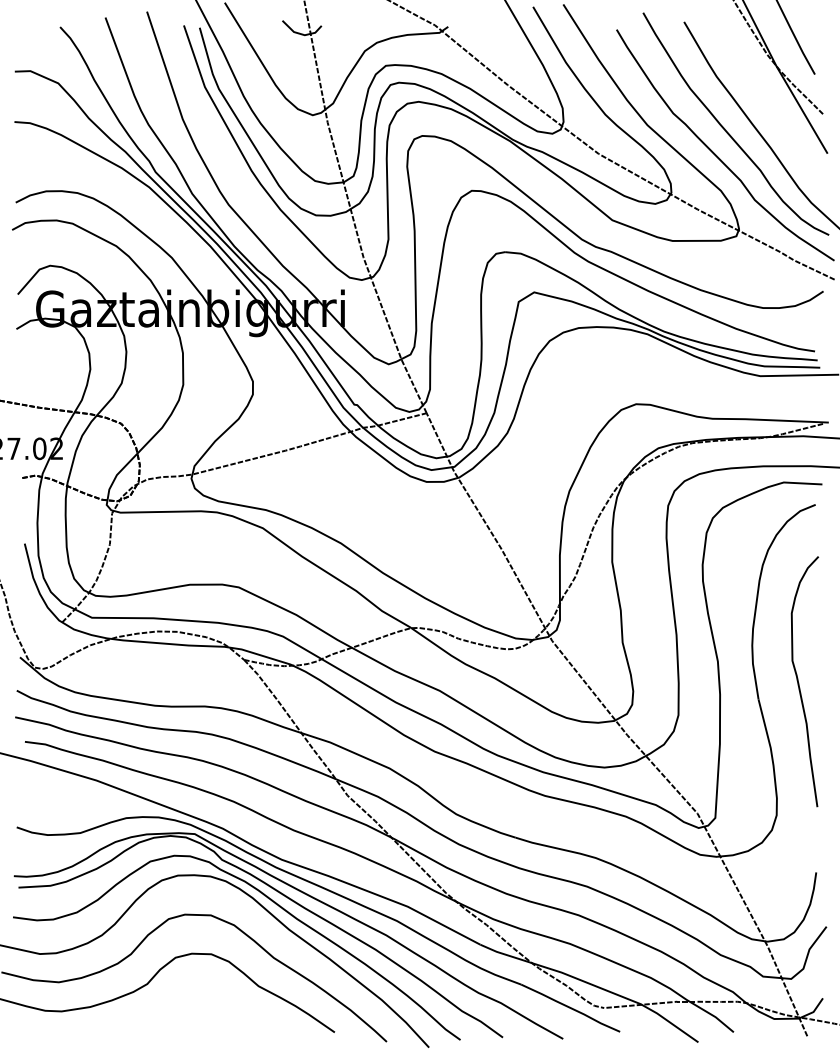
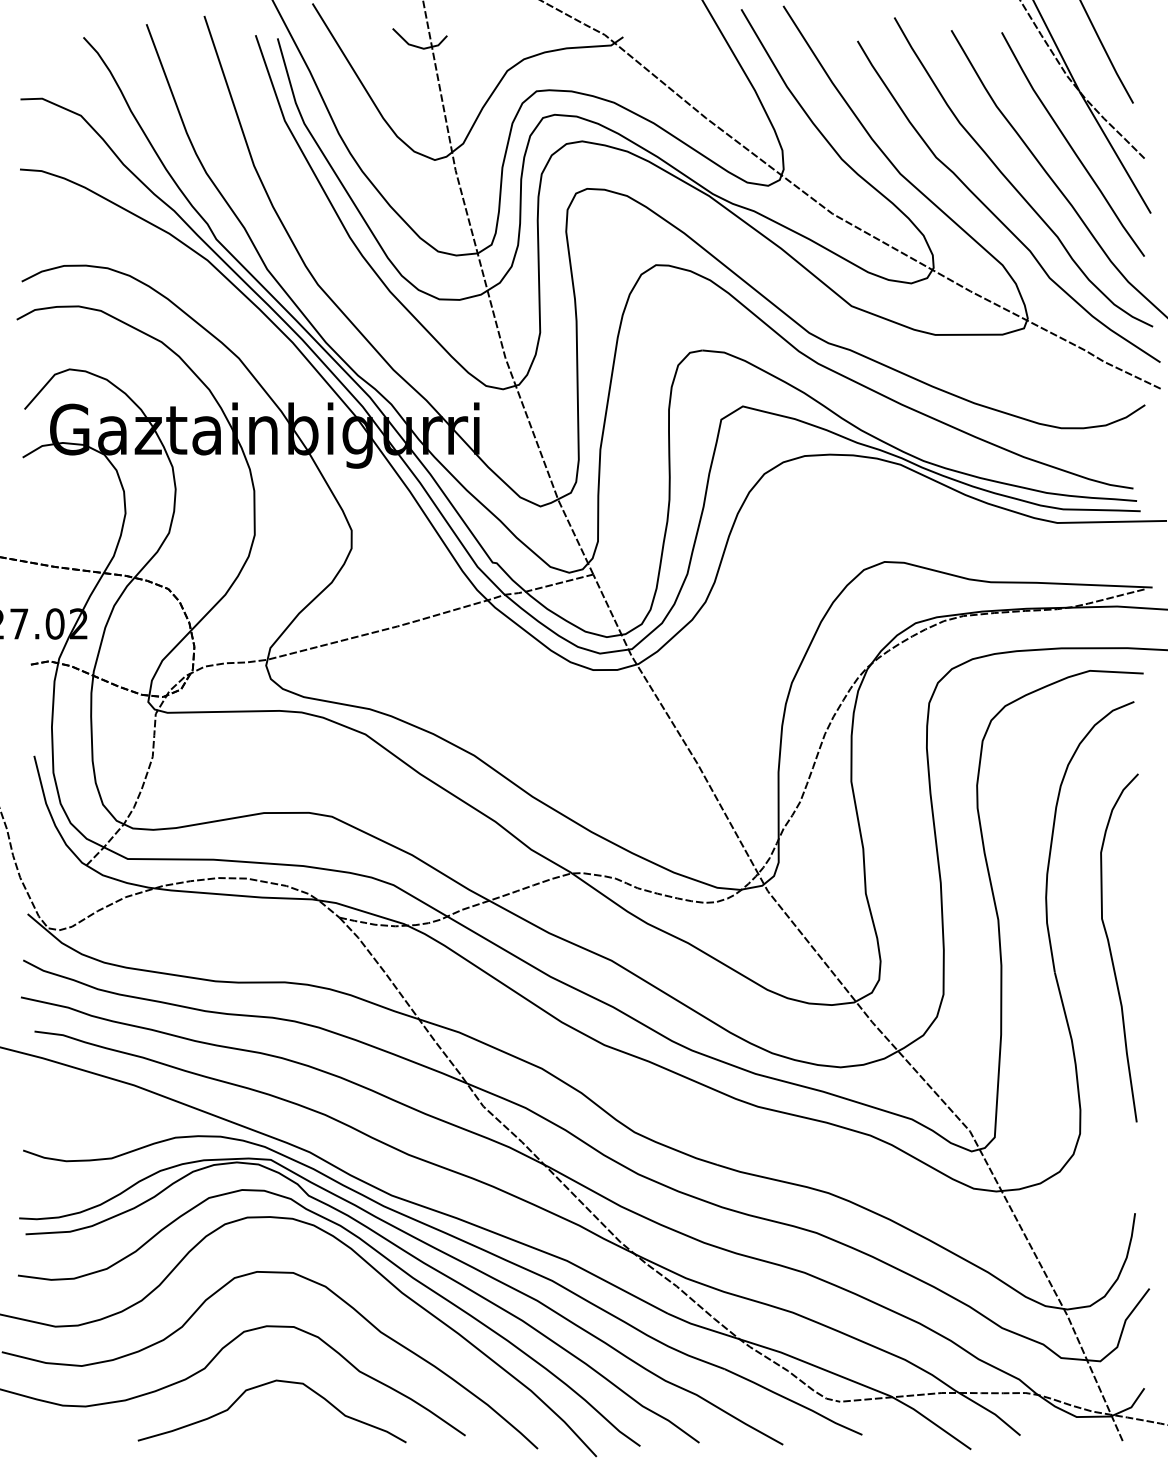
curve: (770, 104) -> (1071, 145), added
curve: (190, 996) -> (264, 1385), added

